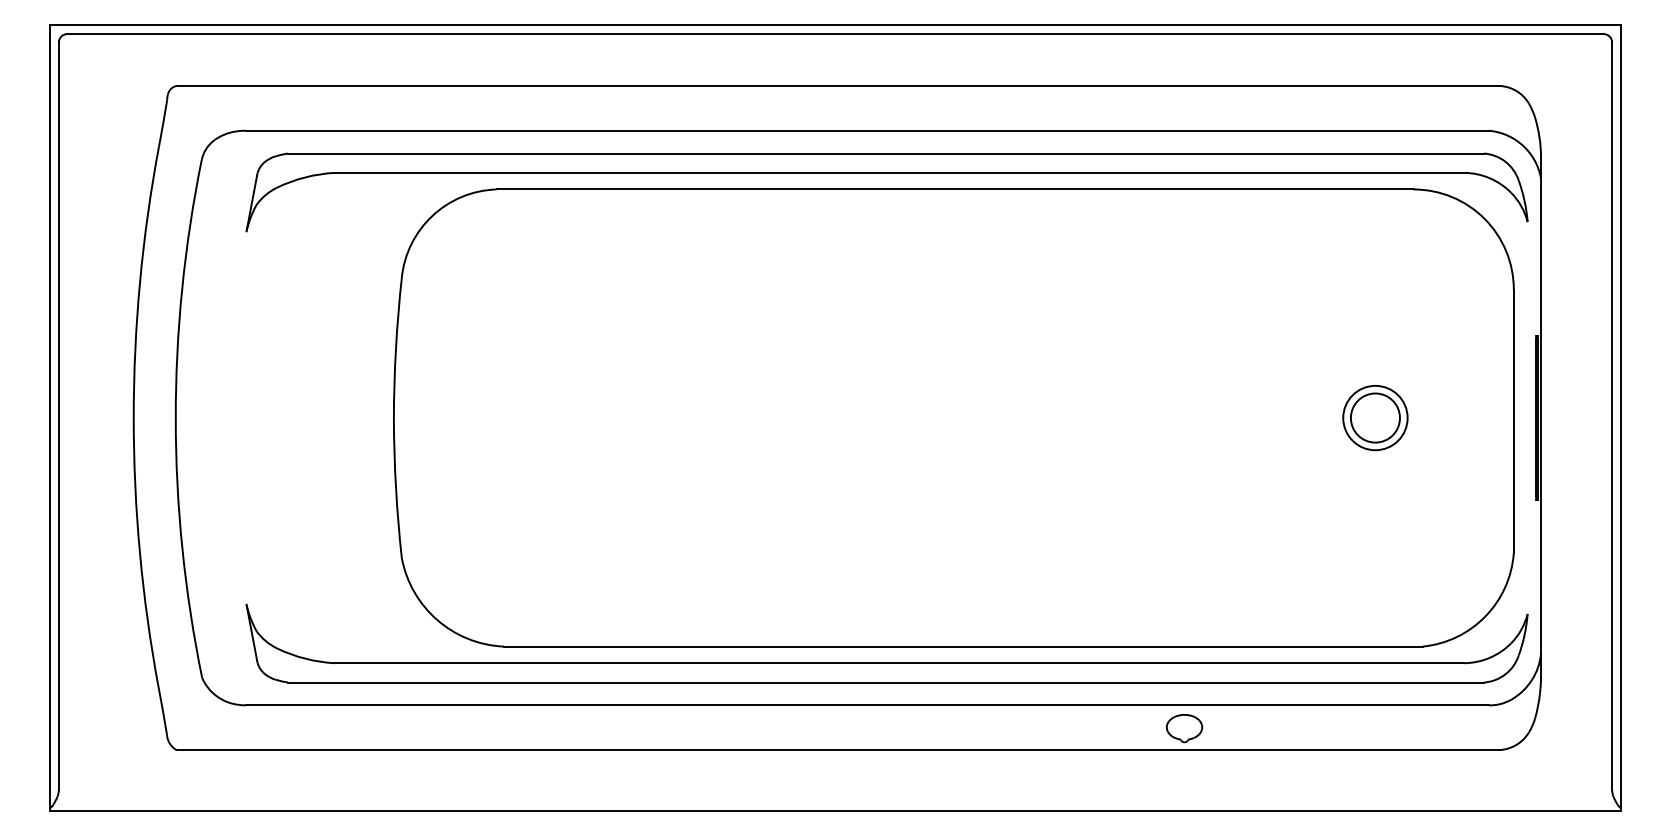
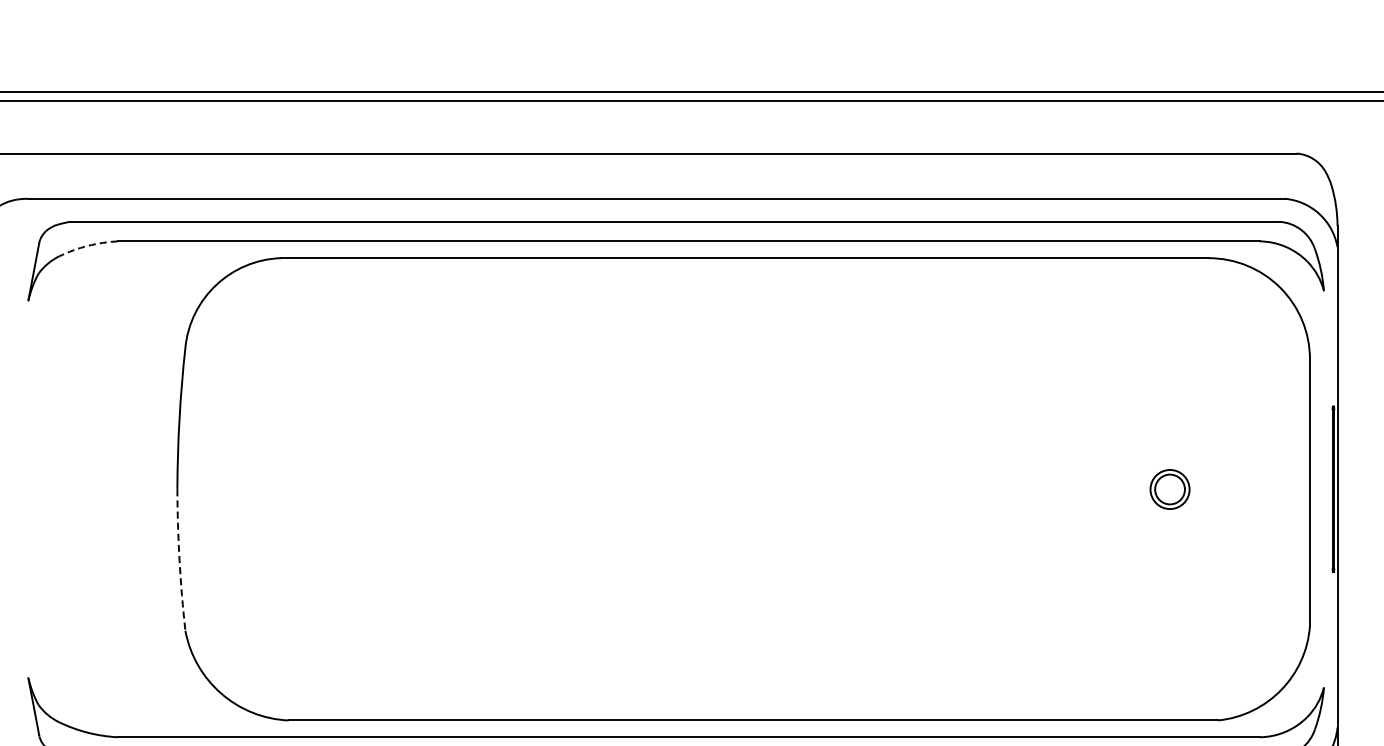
arc: (305, 177) -> (88, 246), solid -> dashed
part: (1375, 418) -> (1170, 489), size x0.6
arc: (396, 488) -> (180, 560), solid -> dashed

